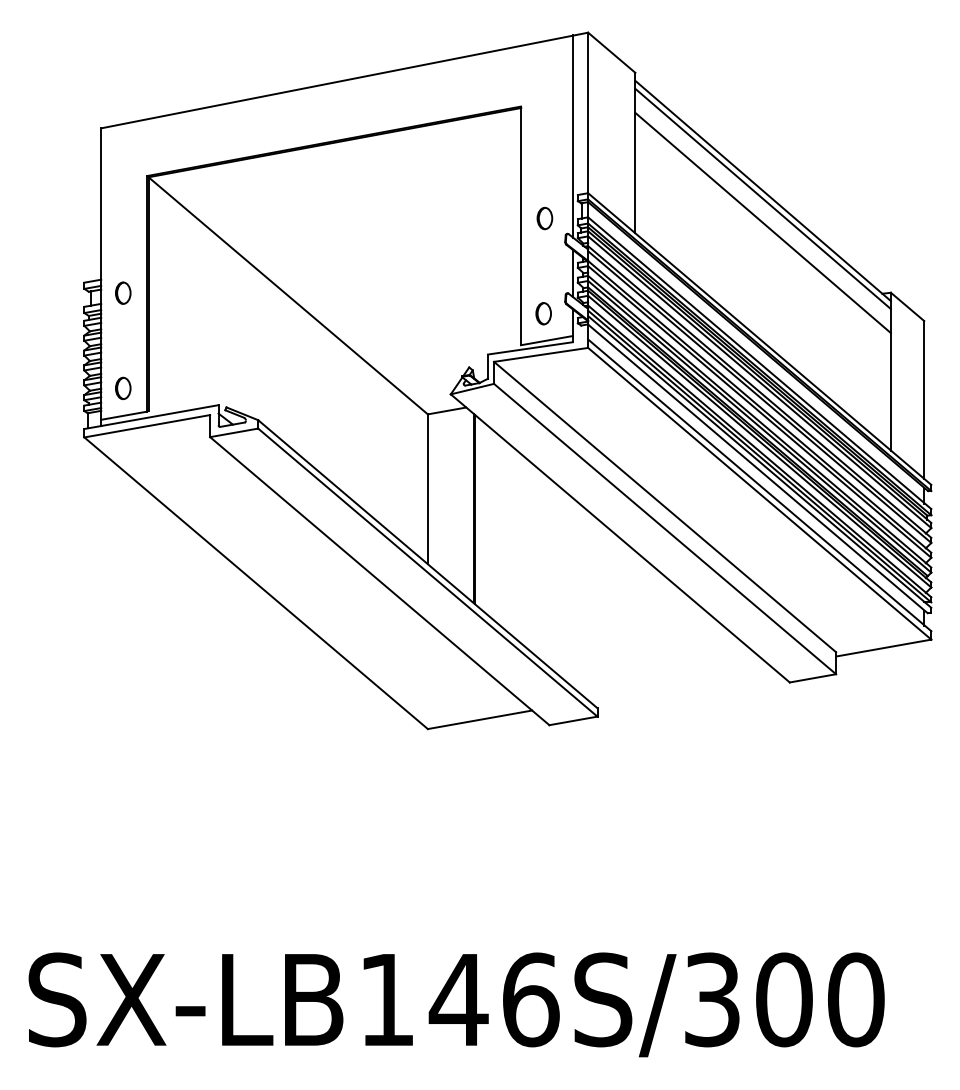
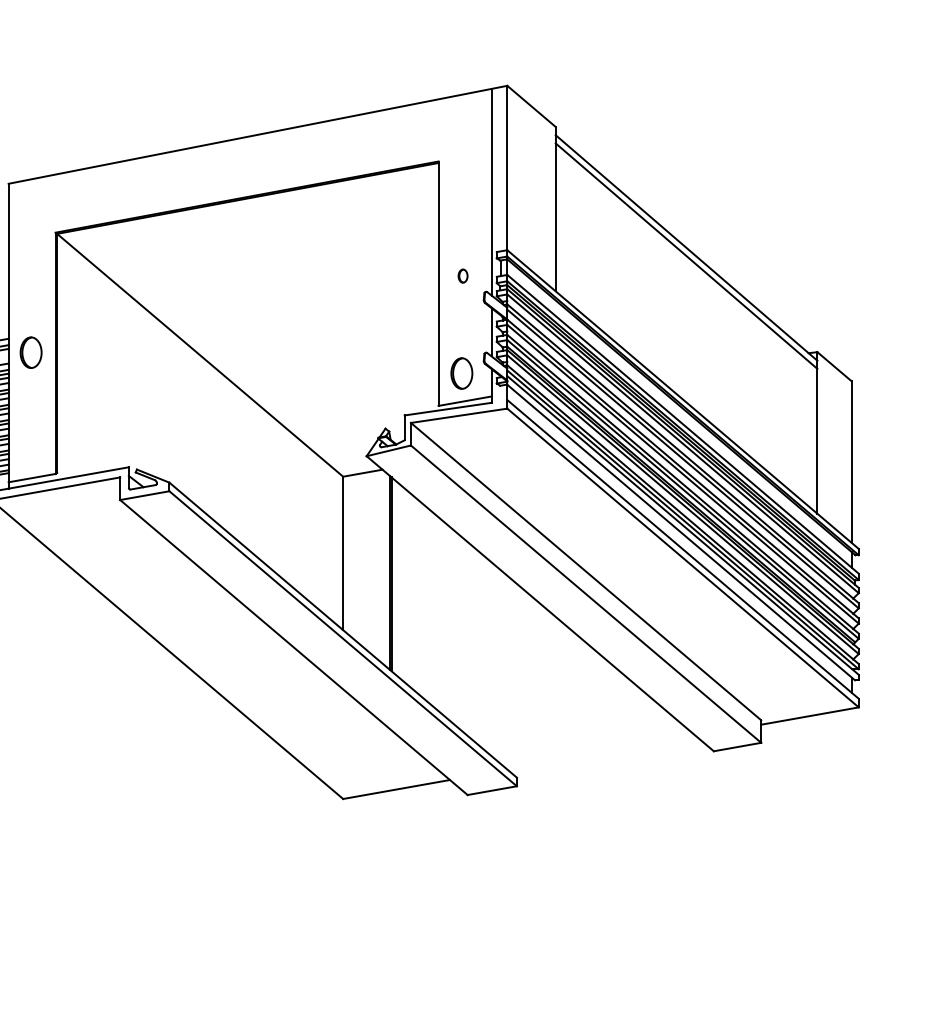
part: (544, 218) -> (462, 276), size x0.6
line: (762, 222) -> (685, 280), removed
part: (123, 292) -> (31, 351), size x1.4
part: (543, 313) -> (461, 373), size x1.4
part: (123, 388) -> (31, 450), removed

